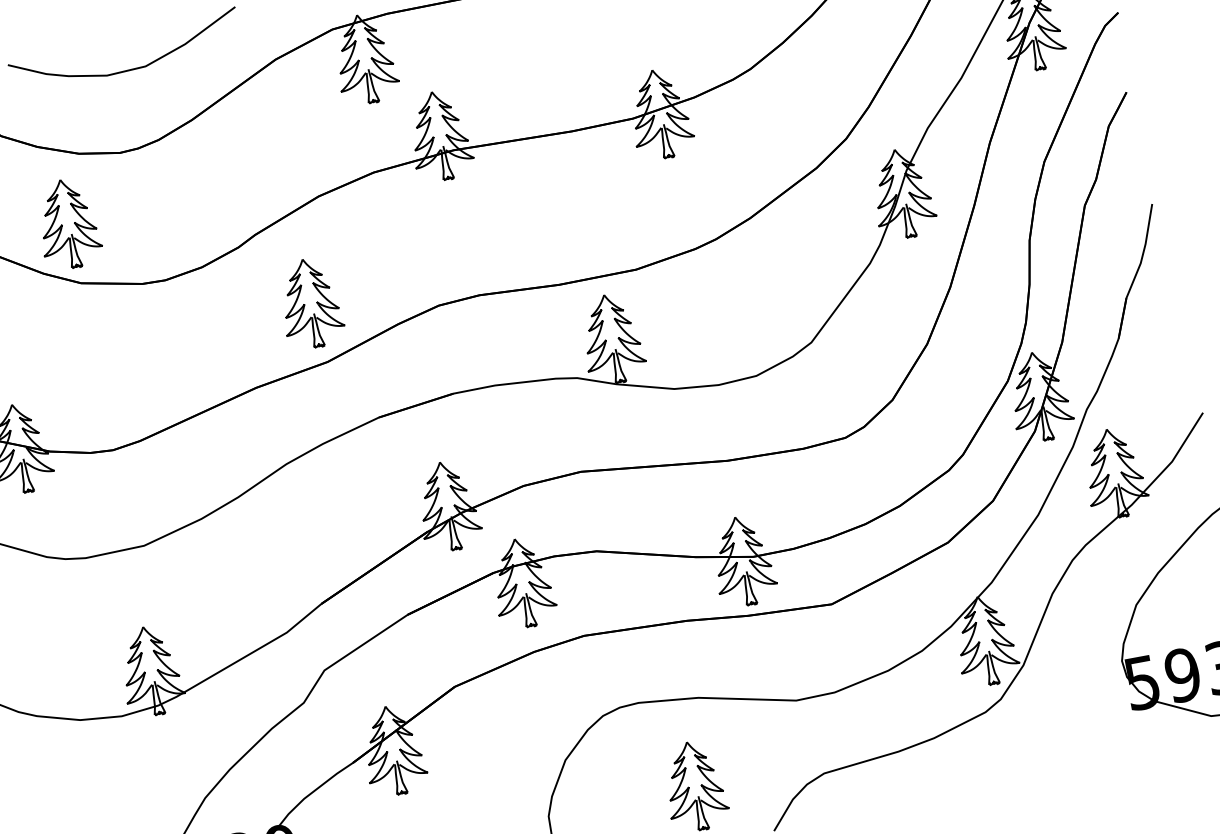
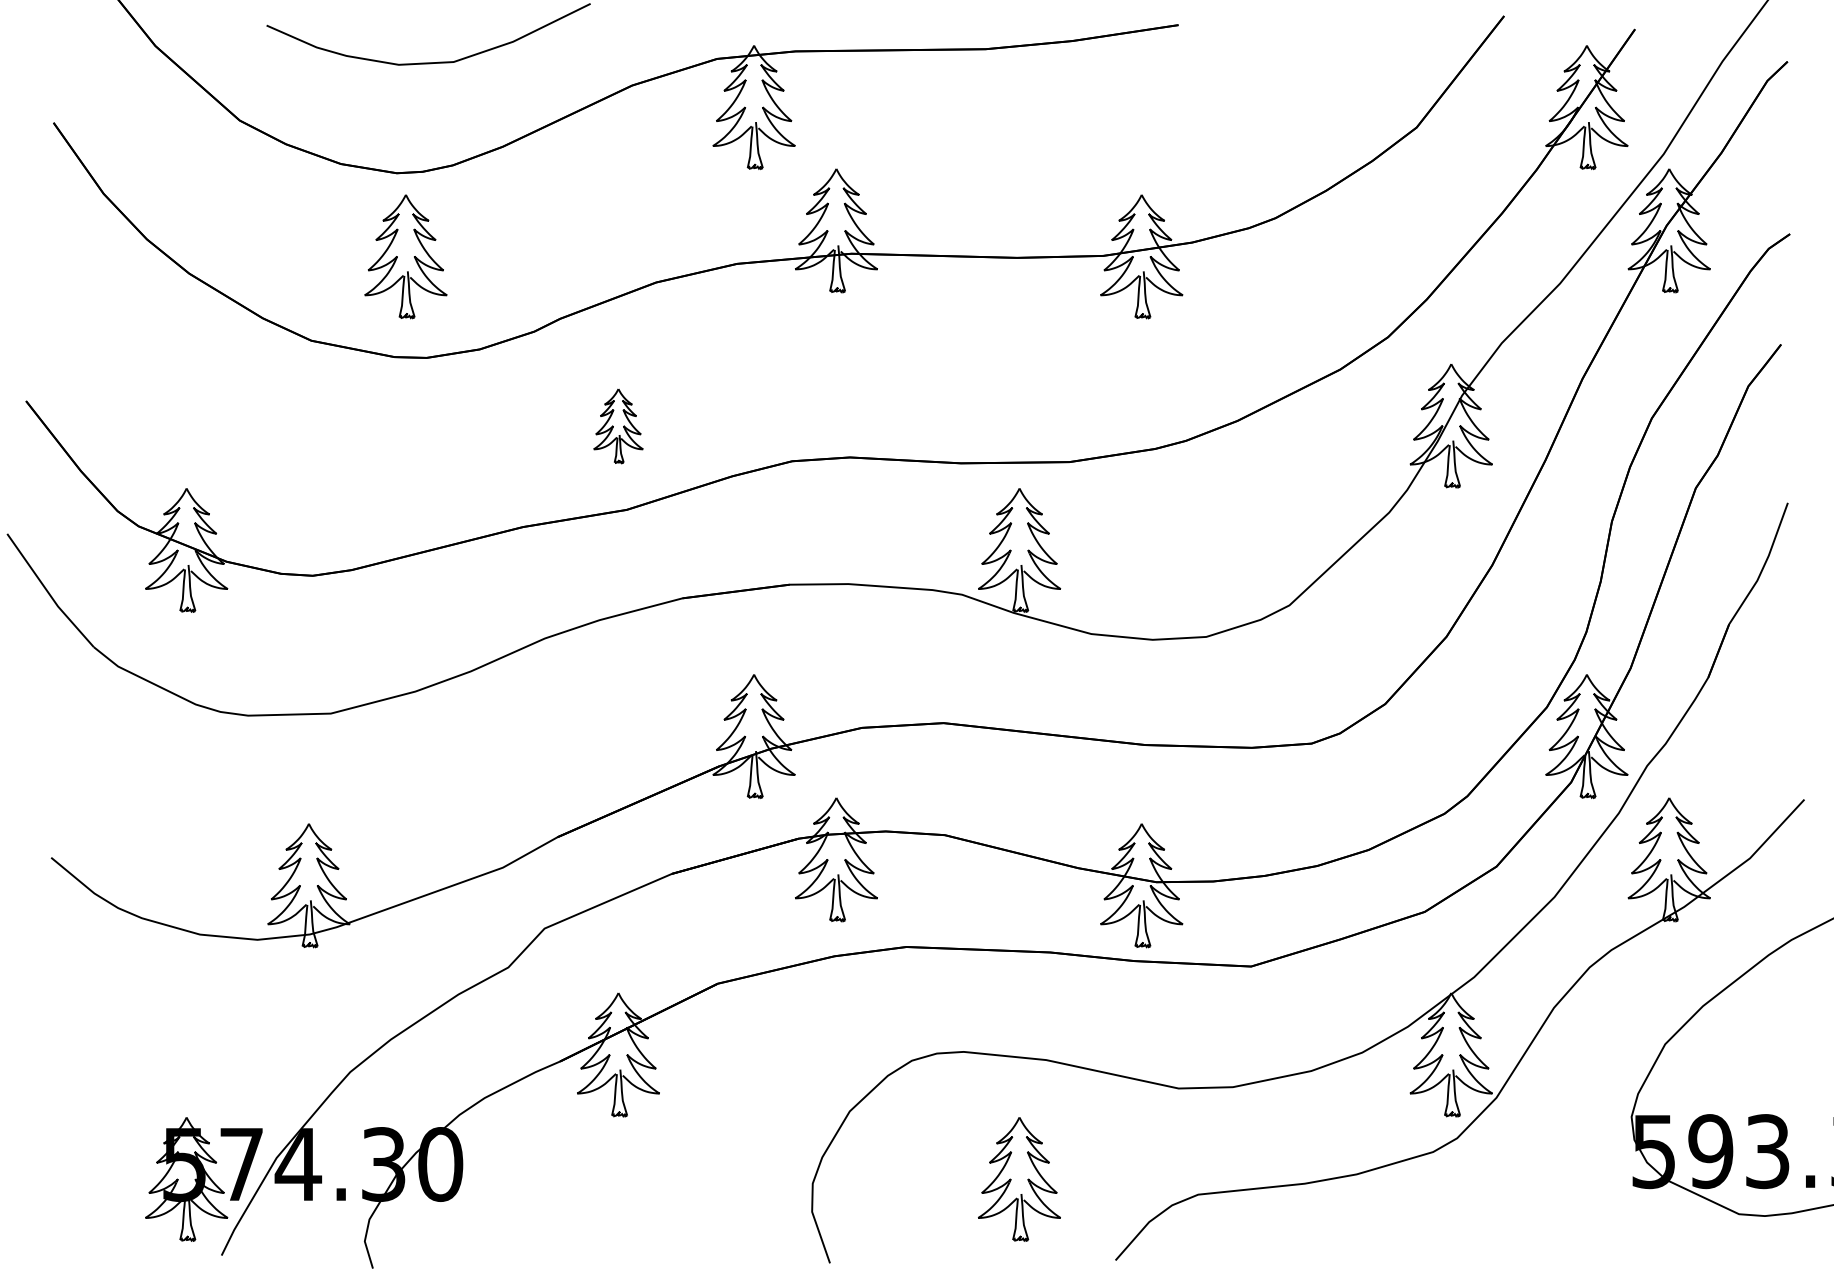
part: (68, 223) -> (405, 256), moved
part: (310, 303) -> (618, 426), size x0.6

